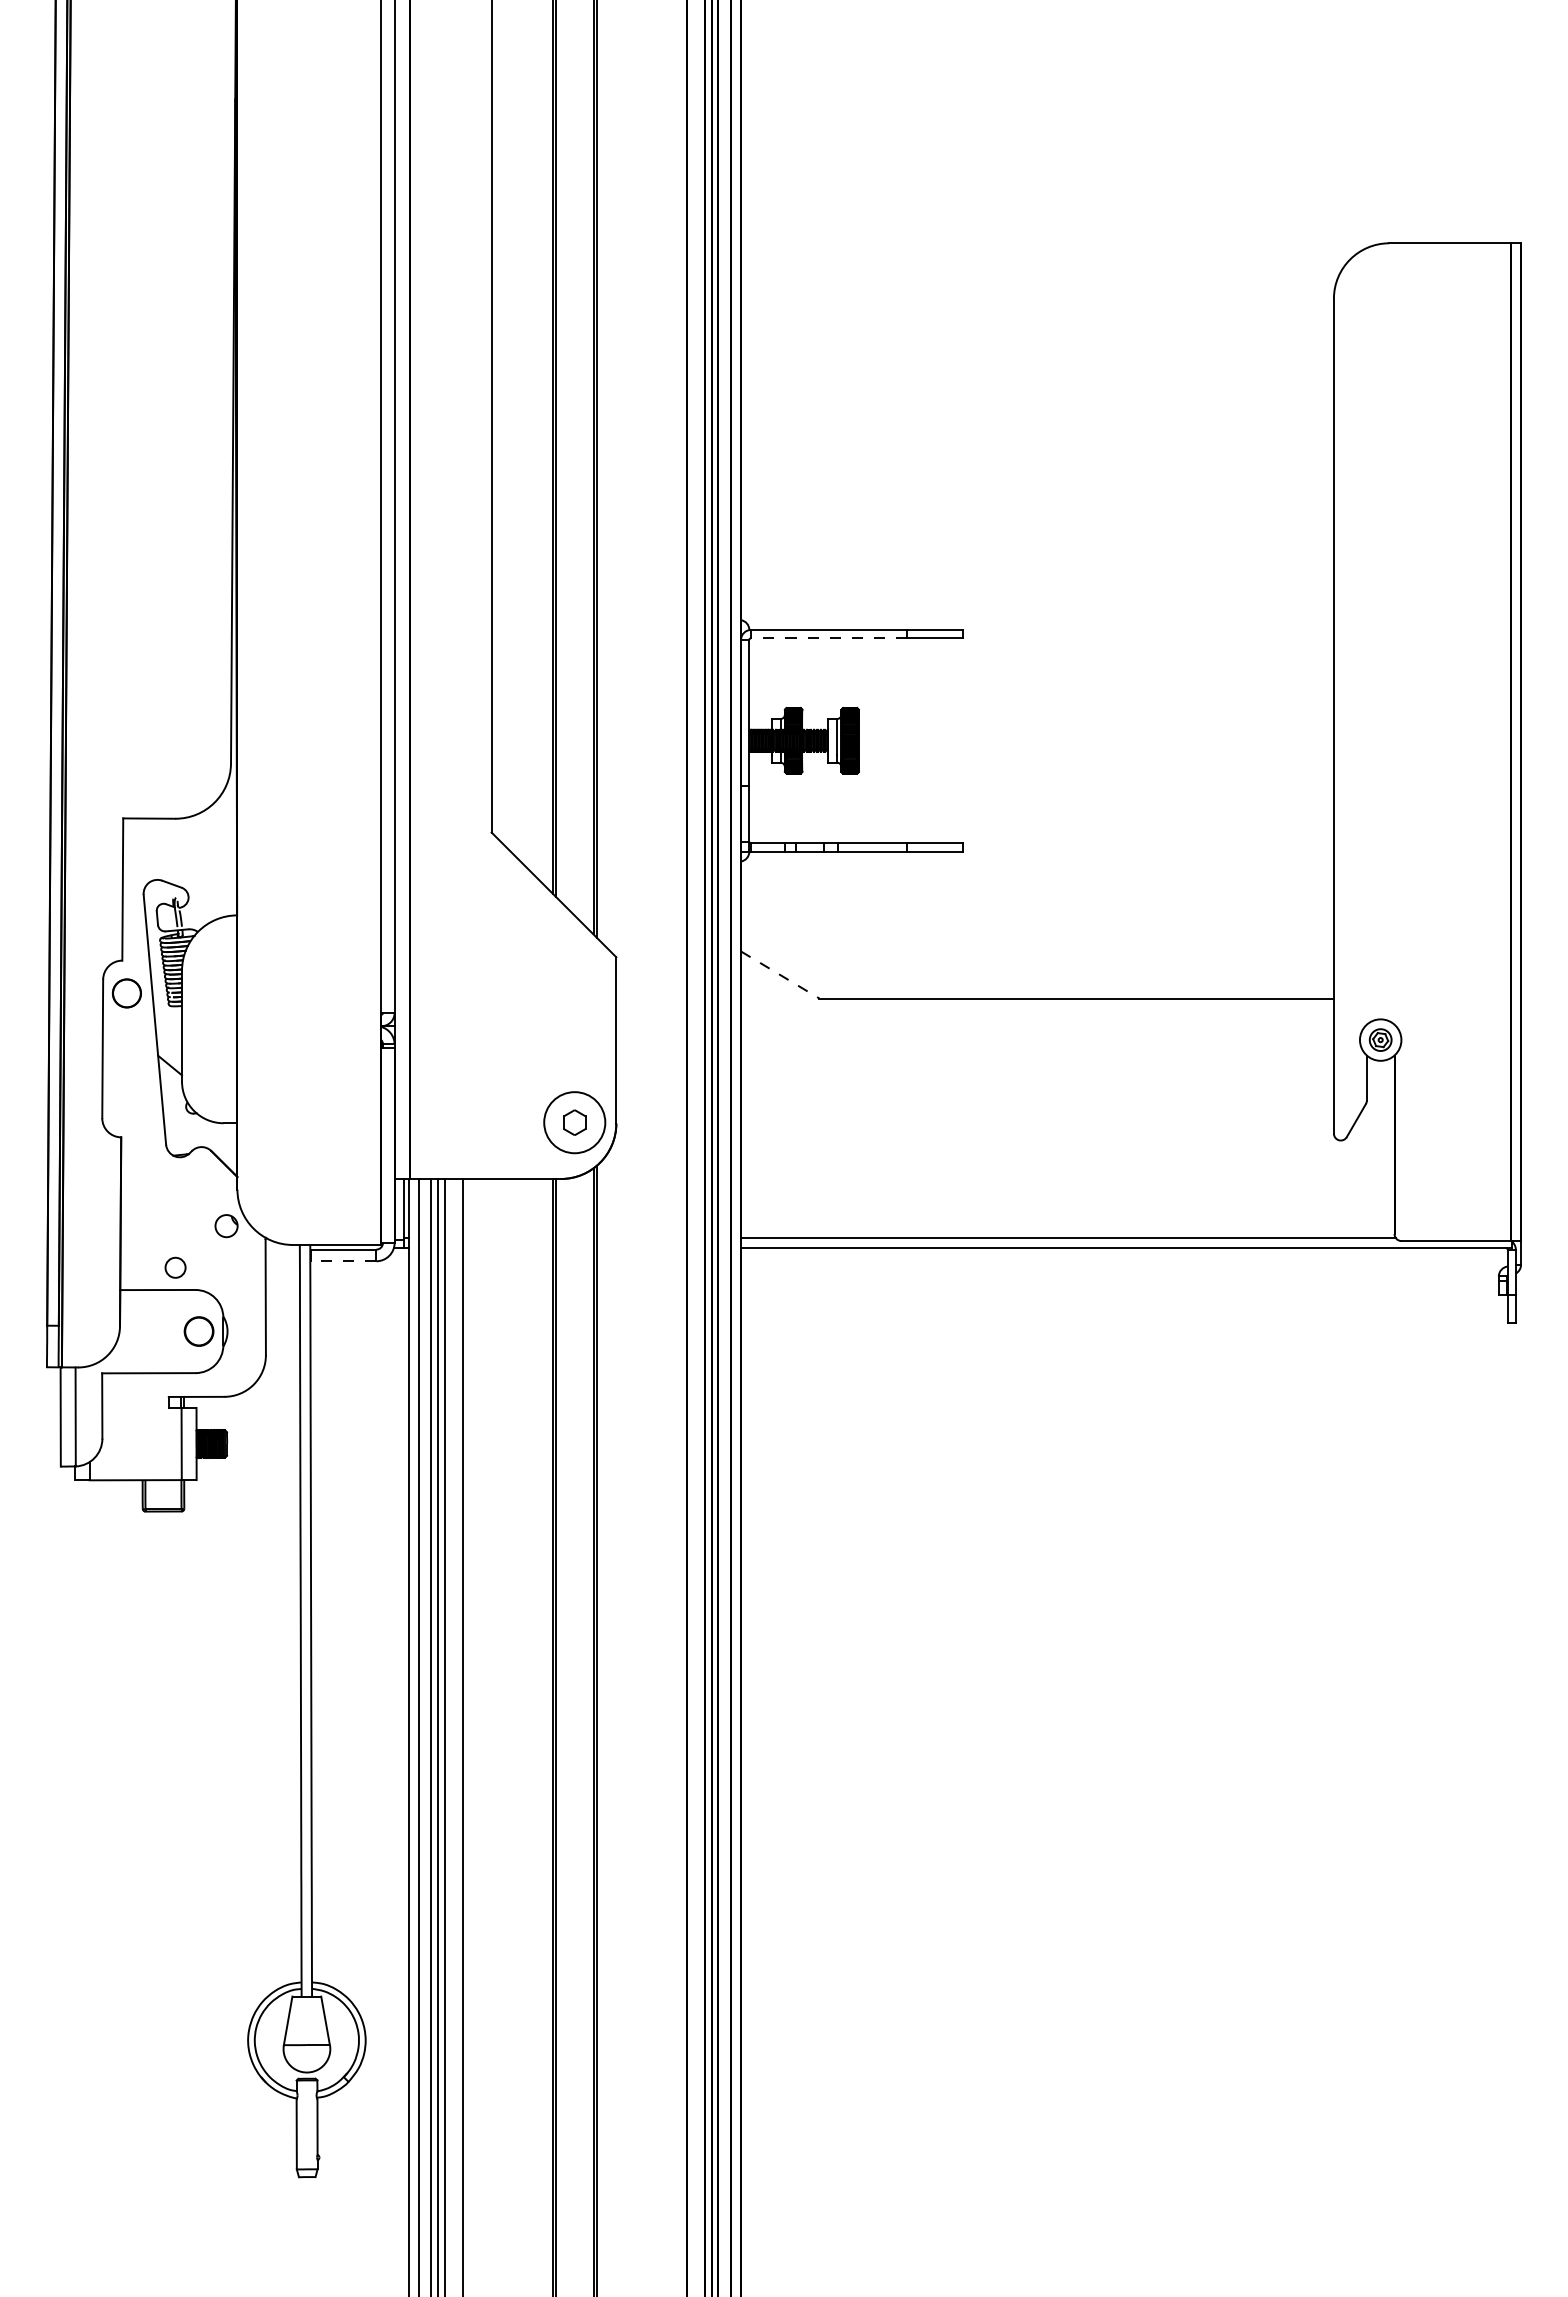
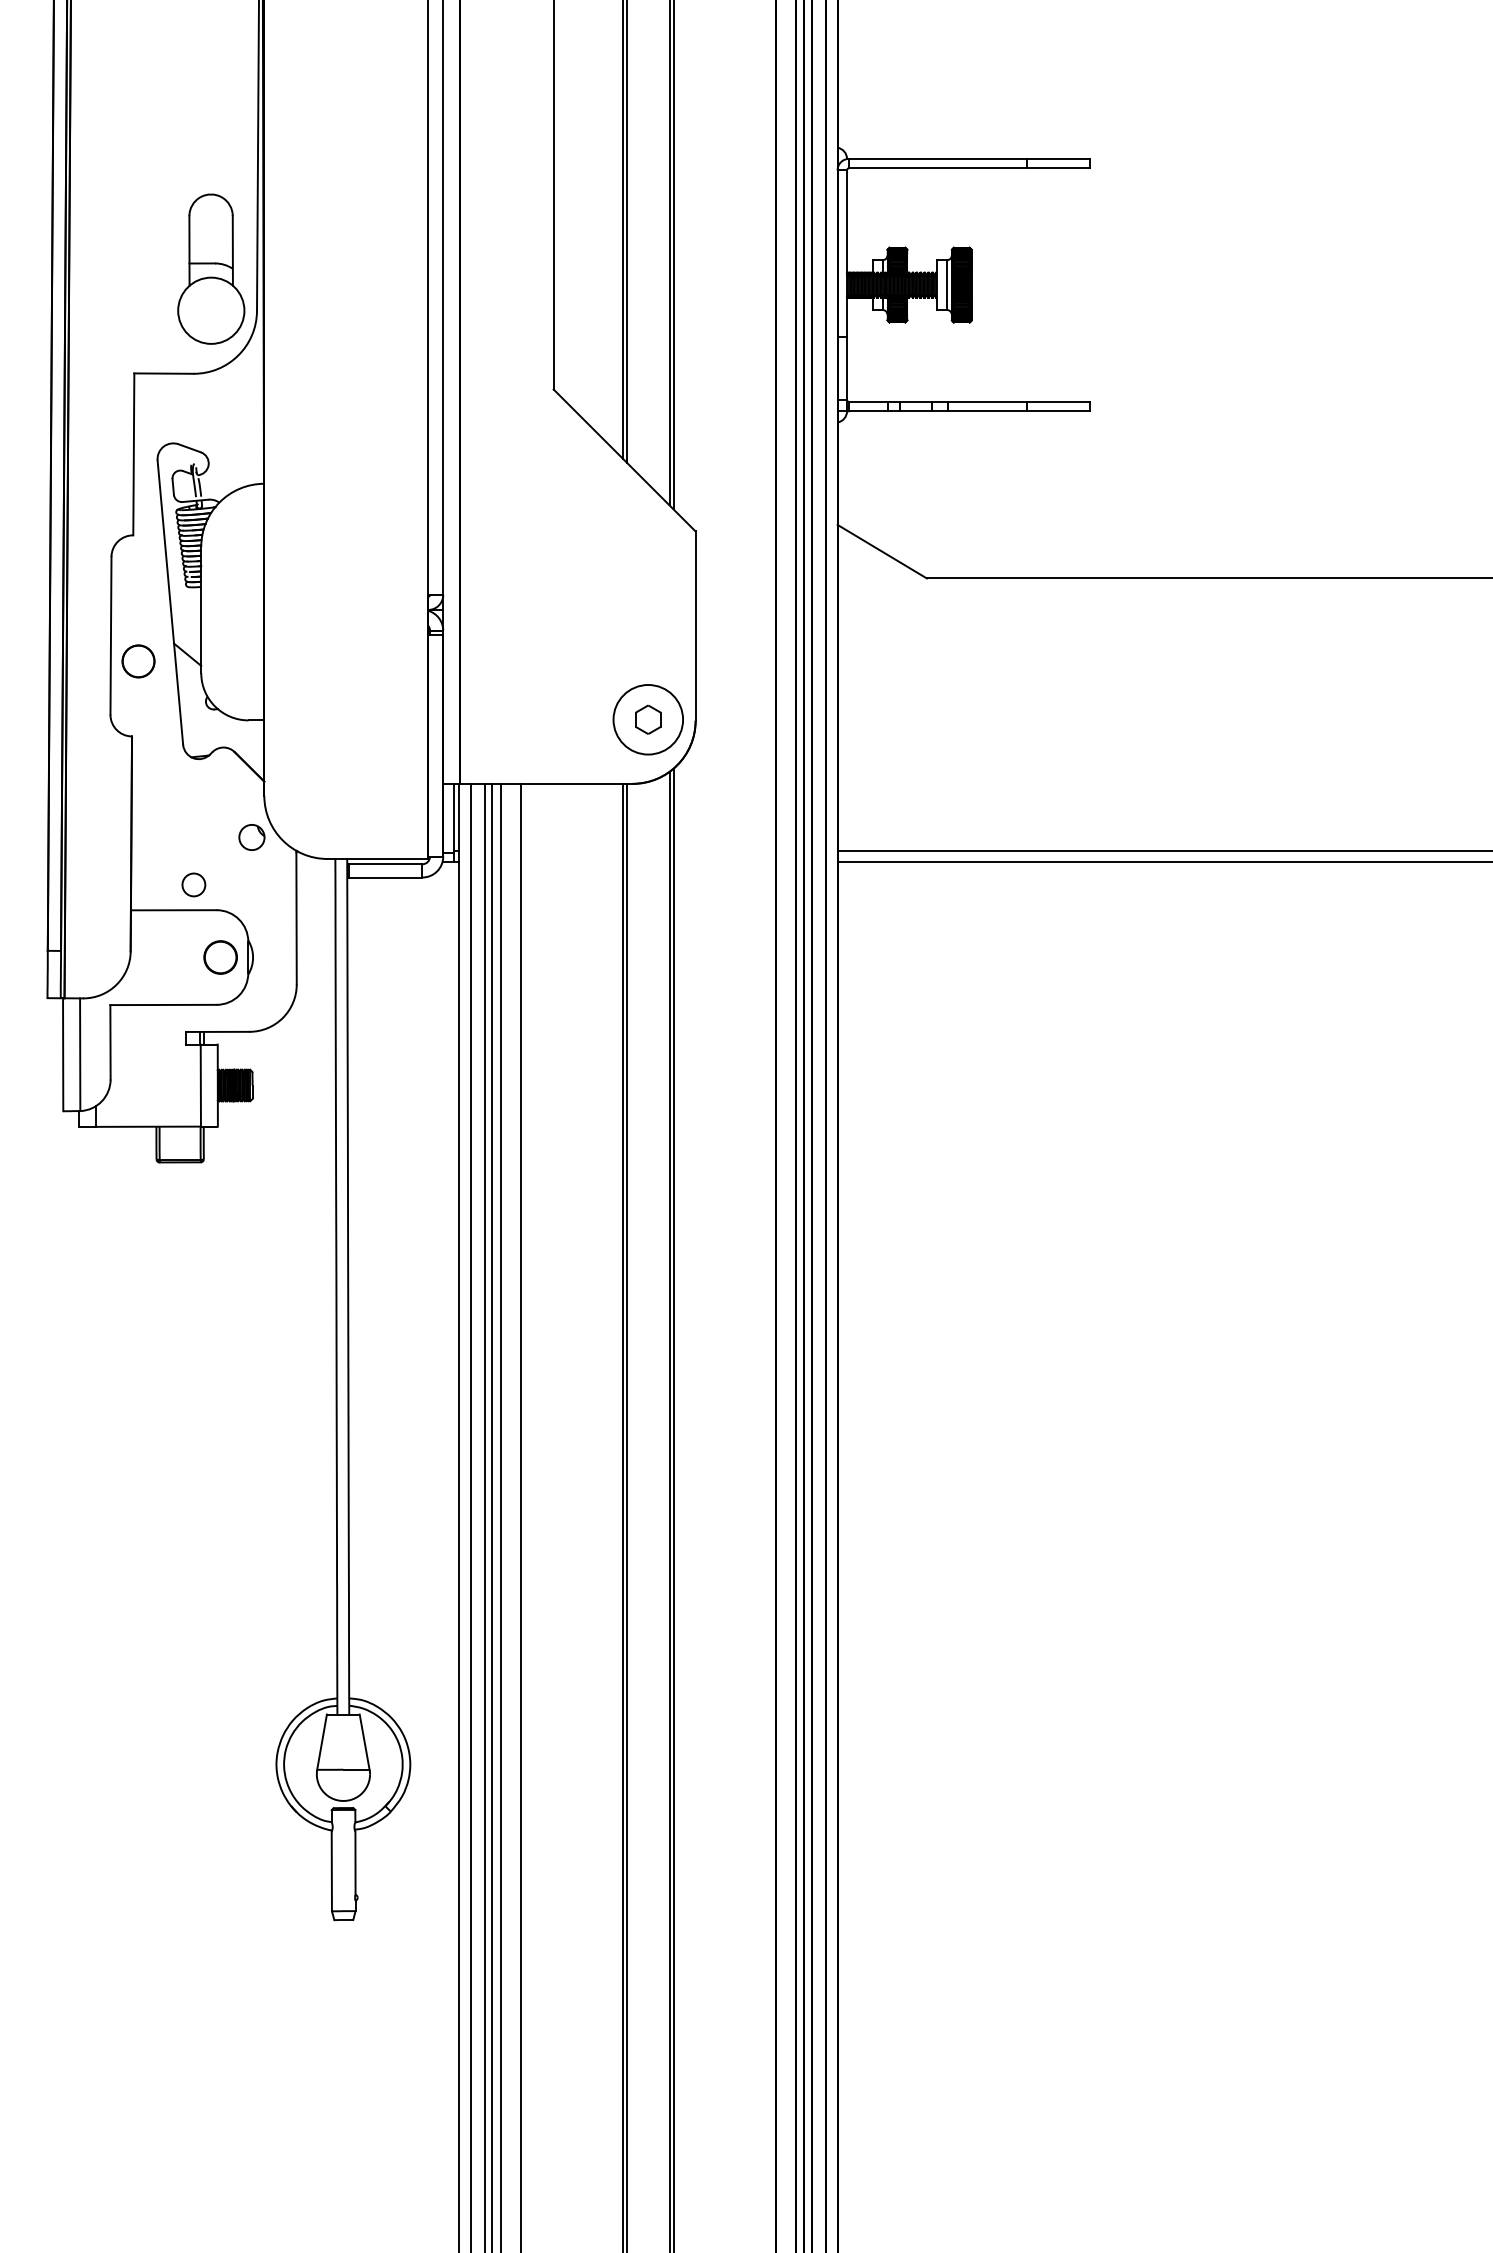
line: (828, 638) -> (937, 168), dashed -> solid
part: (190, 726) -> (210, 268), added
line: (780, 975) -> (882, 552), dashed -> solid
circle: (126, 993) -> (138, 661), moved
line: (343, 1261) -> (385, 877), dashed -> solid

